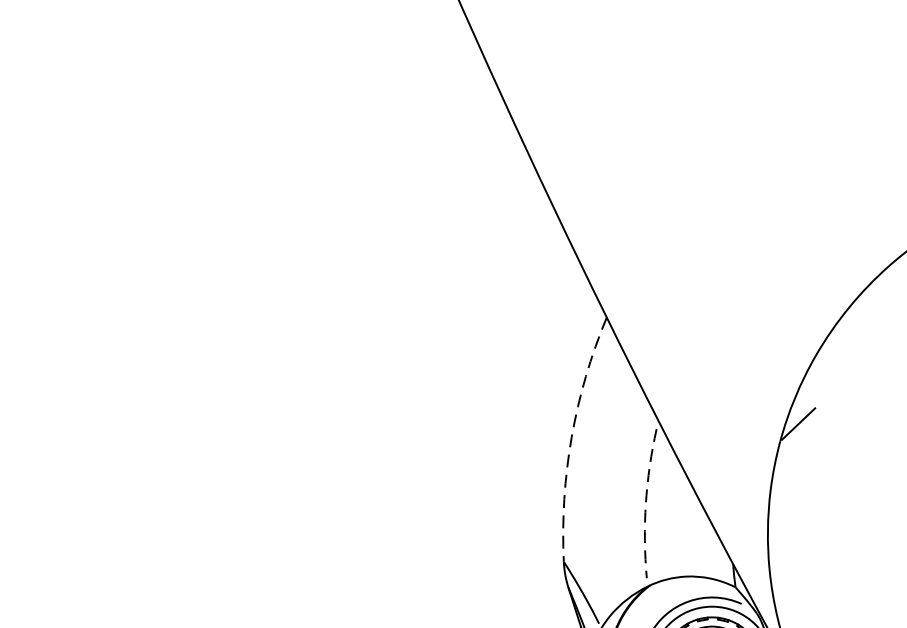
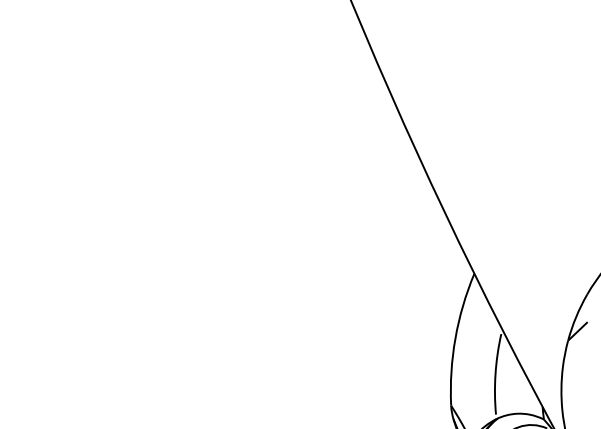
arc: (571, 437) -> (455, 338), dashed -> solid
arc: (645, 503) -> (495, 374), dashed -> solid

